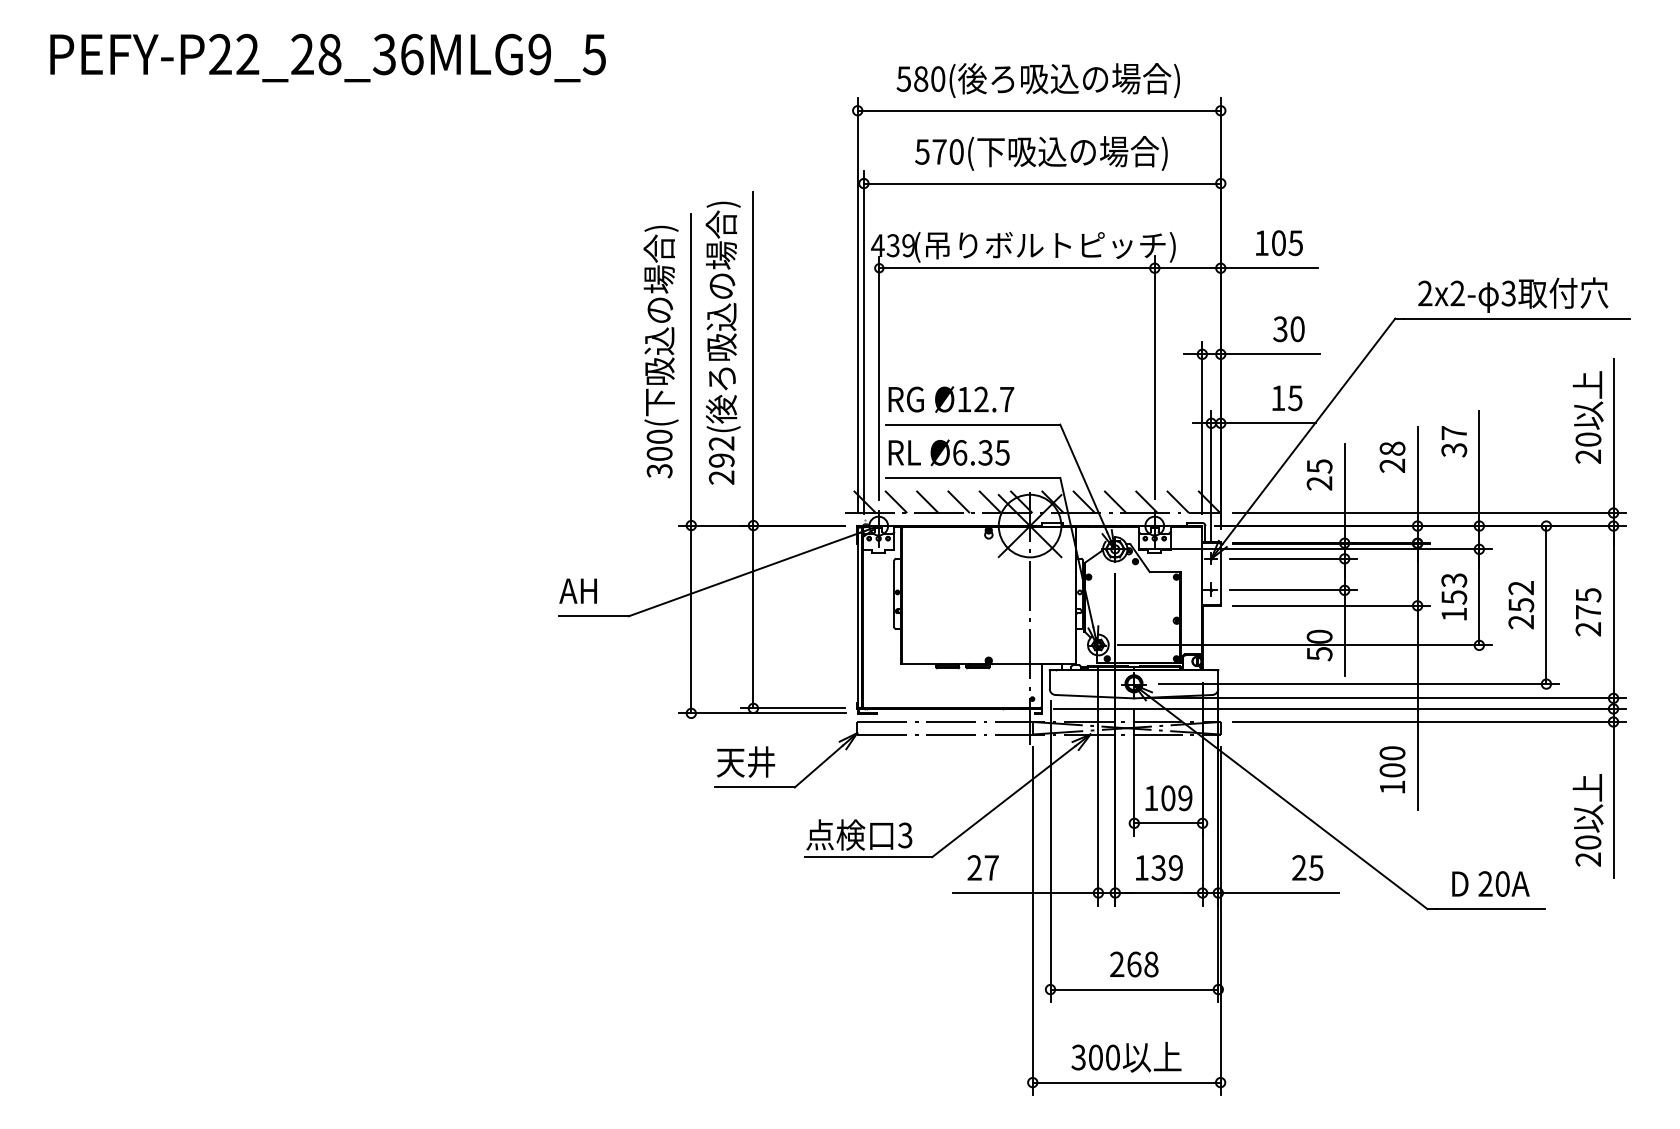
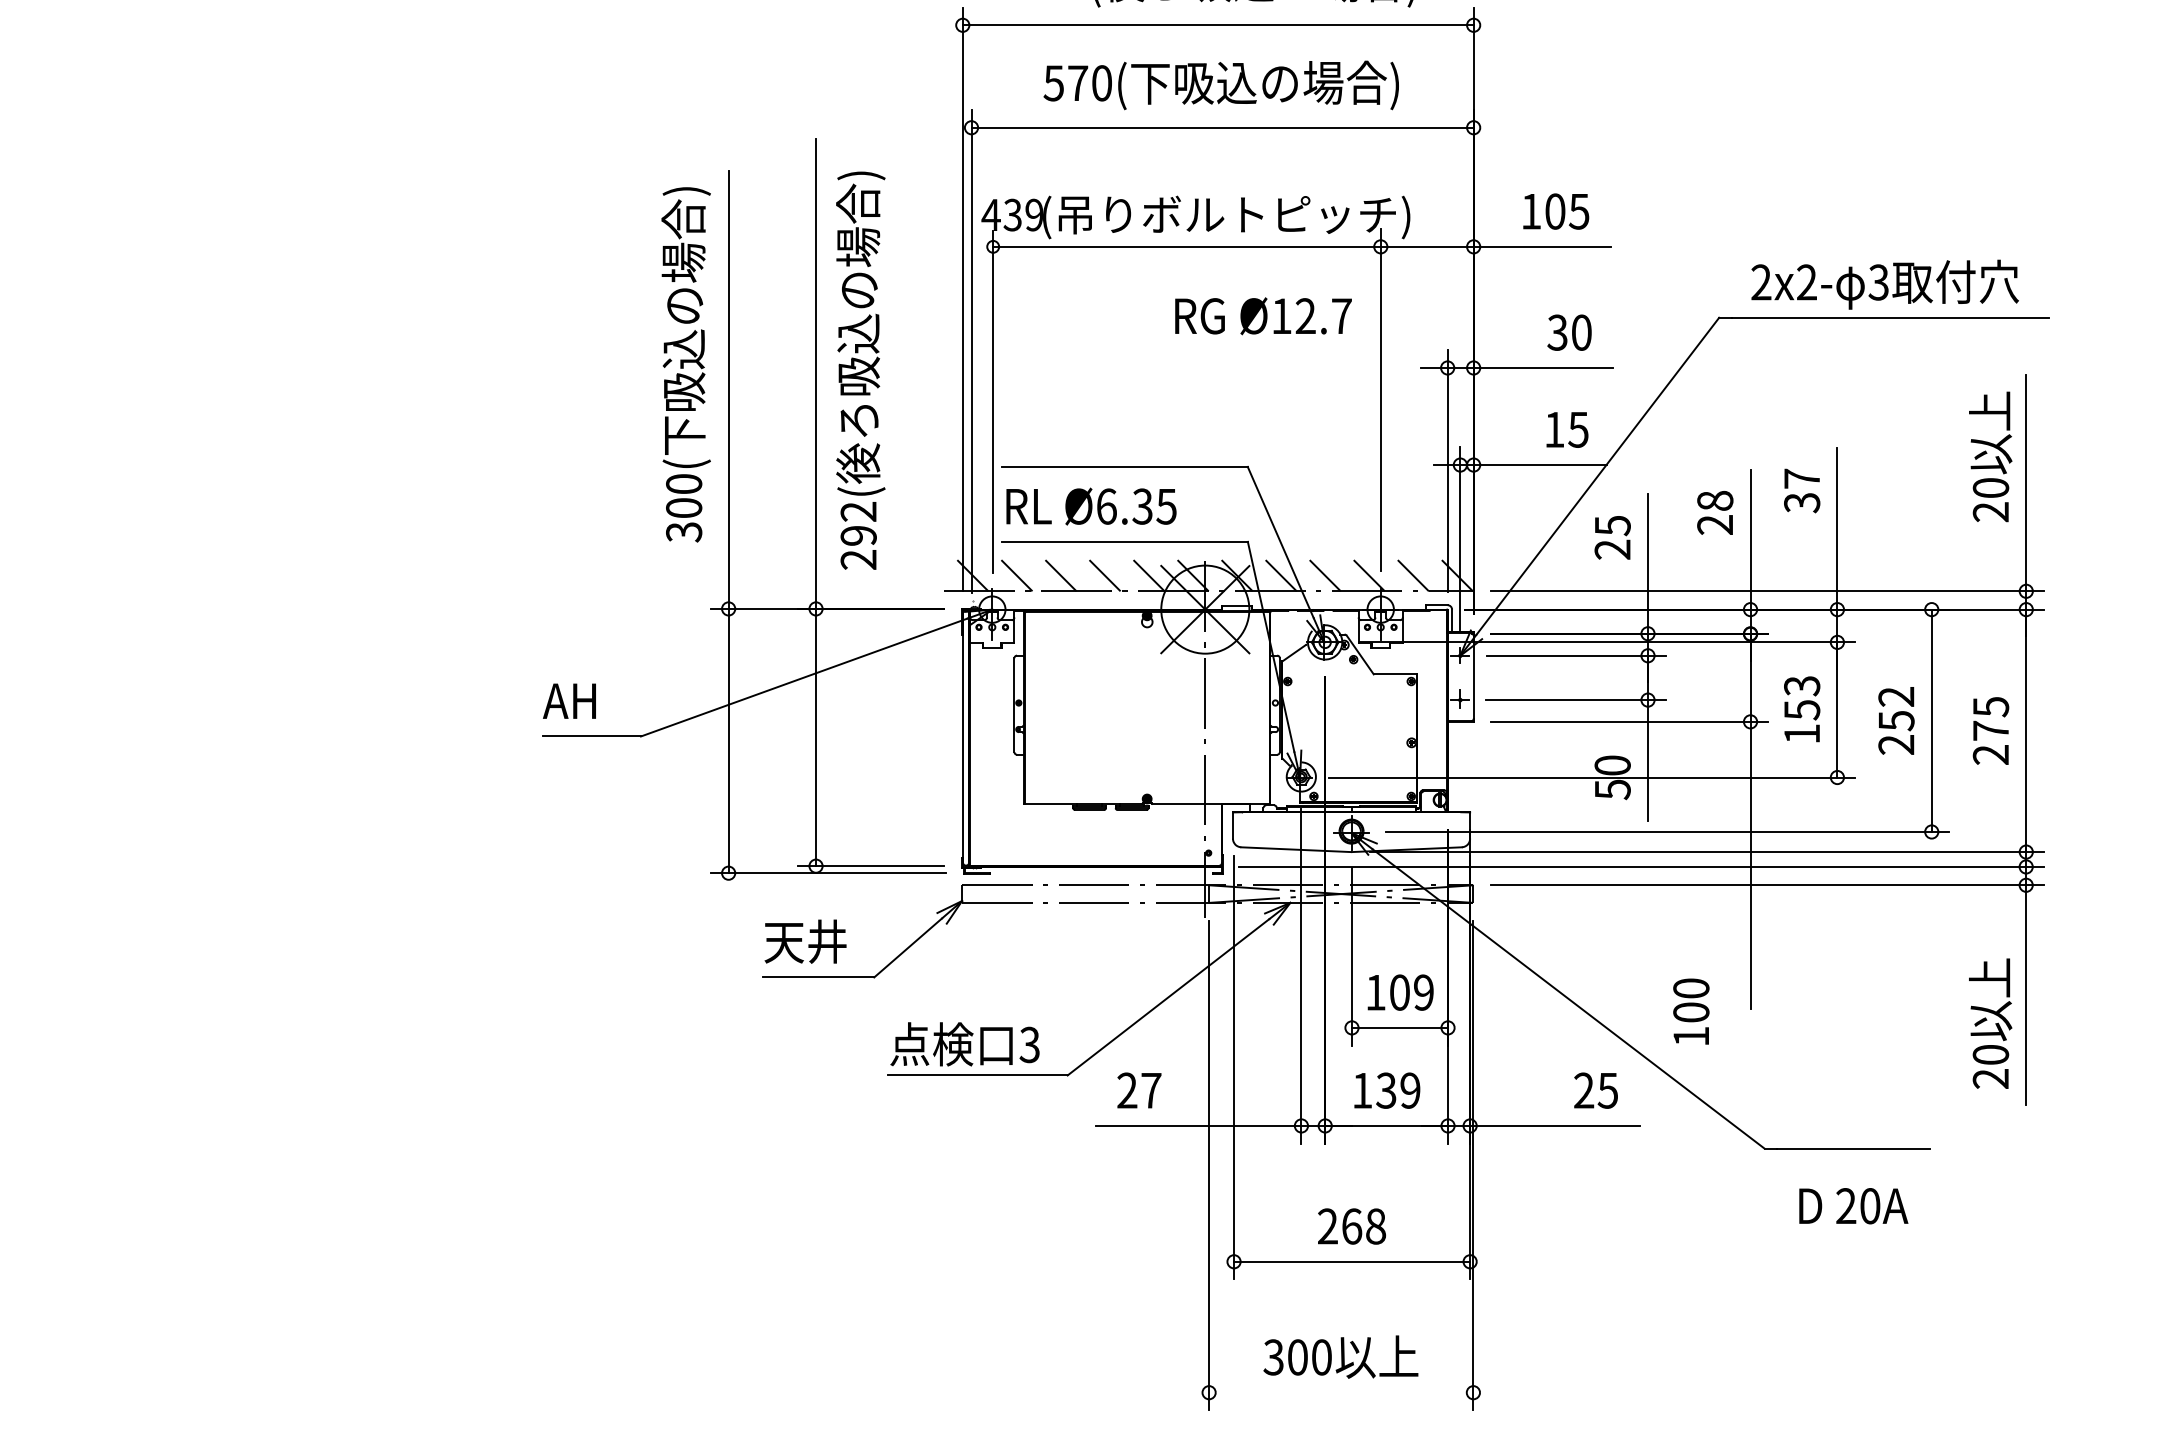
text: (722, 342) -> (859, 369), moved
text: (951, 399) -> (1263, 316), moved
text: (1392, 769) -> (1691, 1011), moved
text: (1490, 883) -> (1853, 1205), moved
line: (1126, 1082) -> (1340, 1392), removed

